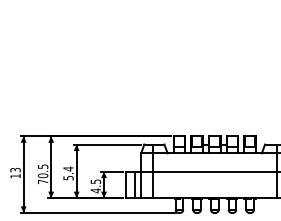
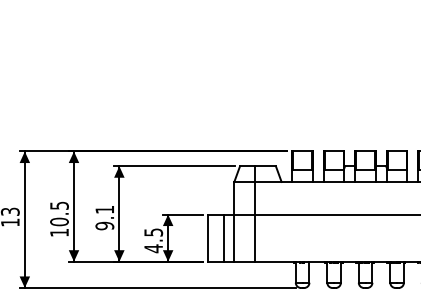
text: (68, 173) -> (104, 217), 5.4 -> 9.1
text: (43, 181) -> (60, 232), 70.5 -> 10.5

